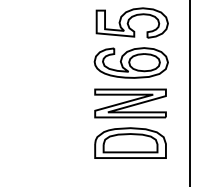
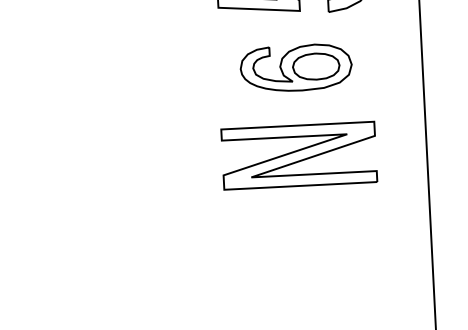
part: (130, 62) -> (294, 67), size x0.7
part: (130, 142) -> (303, 240), removed

